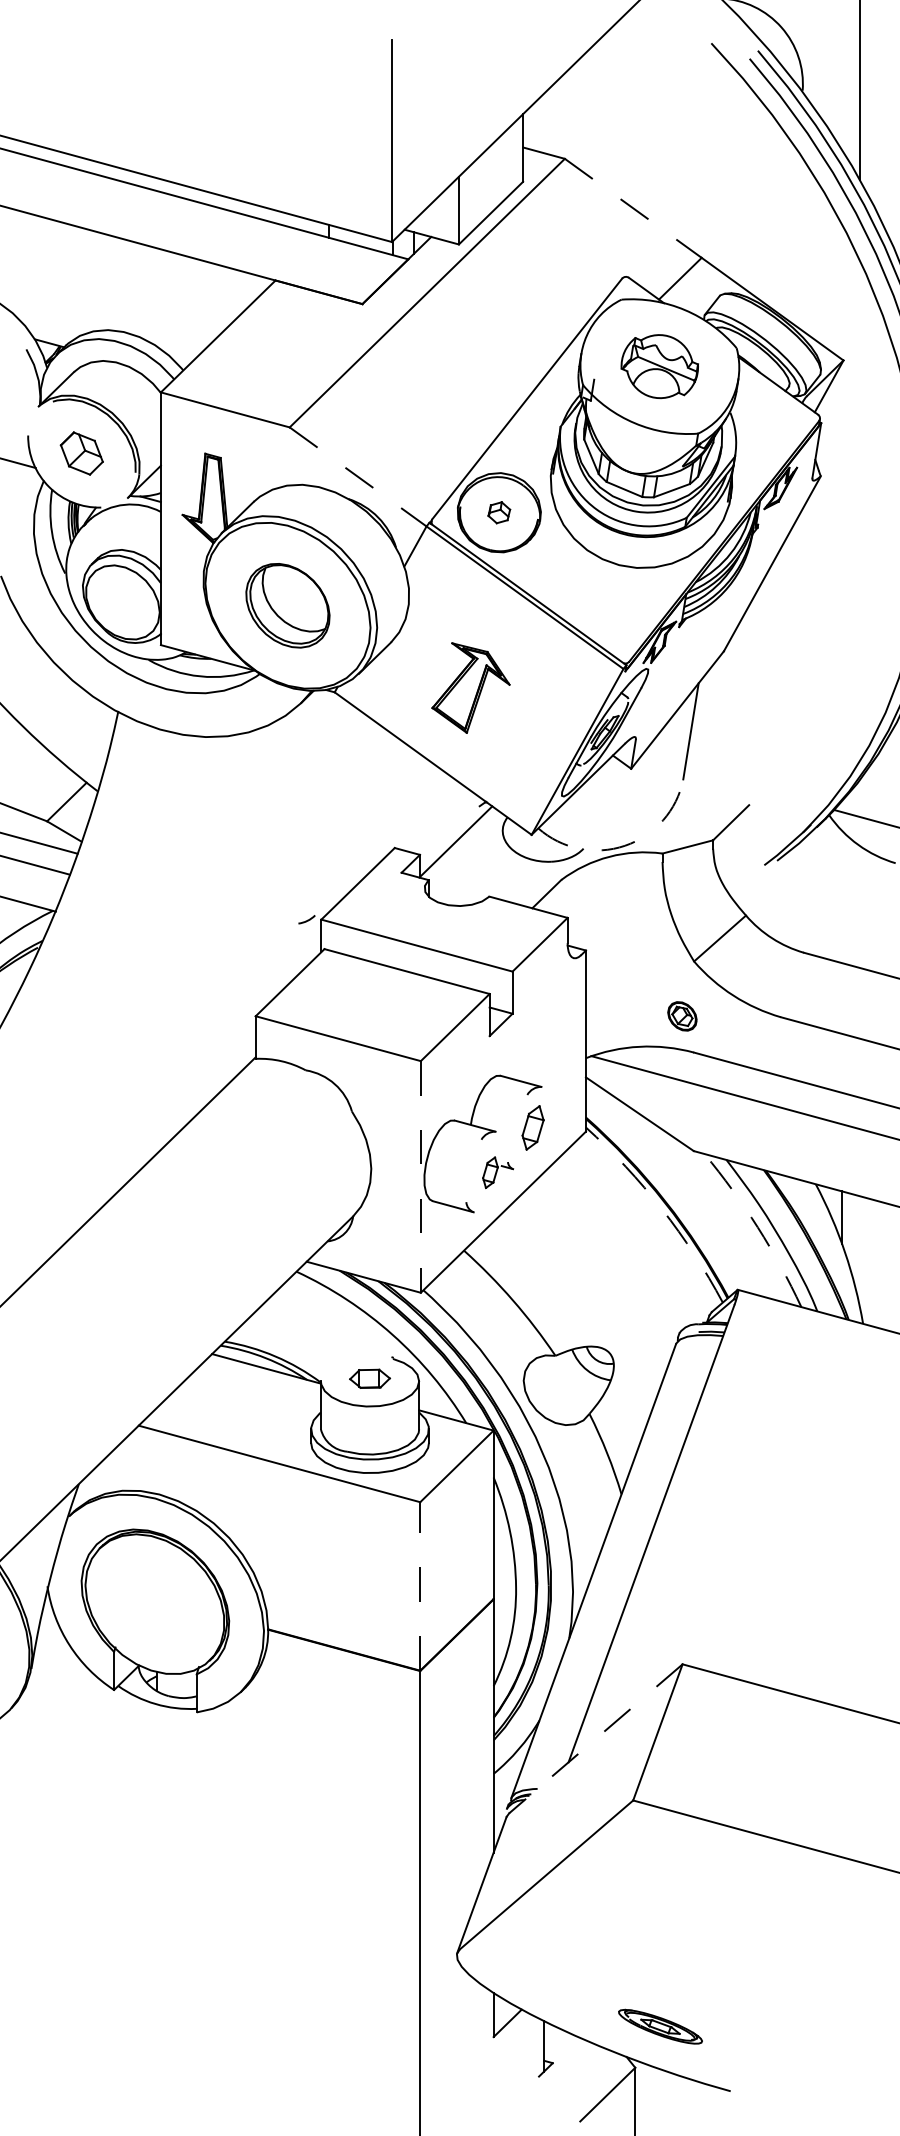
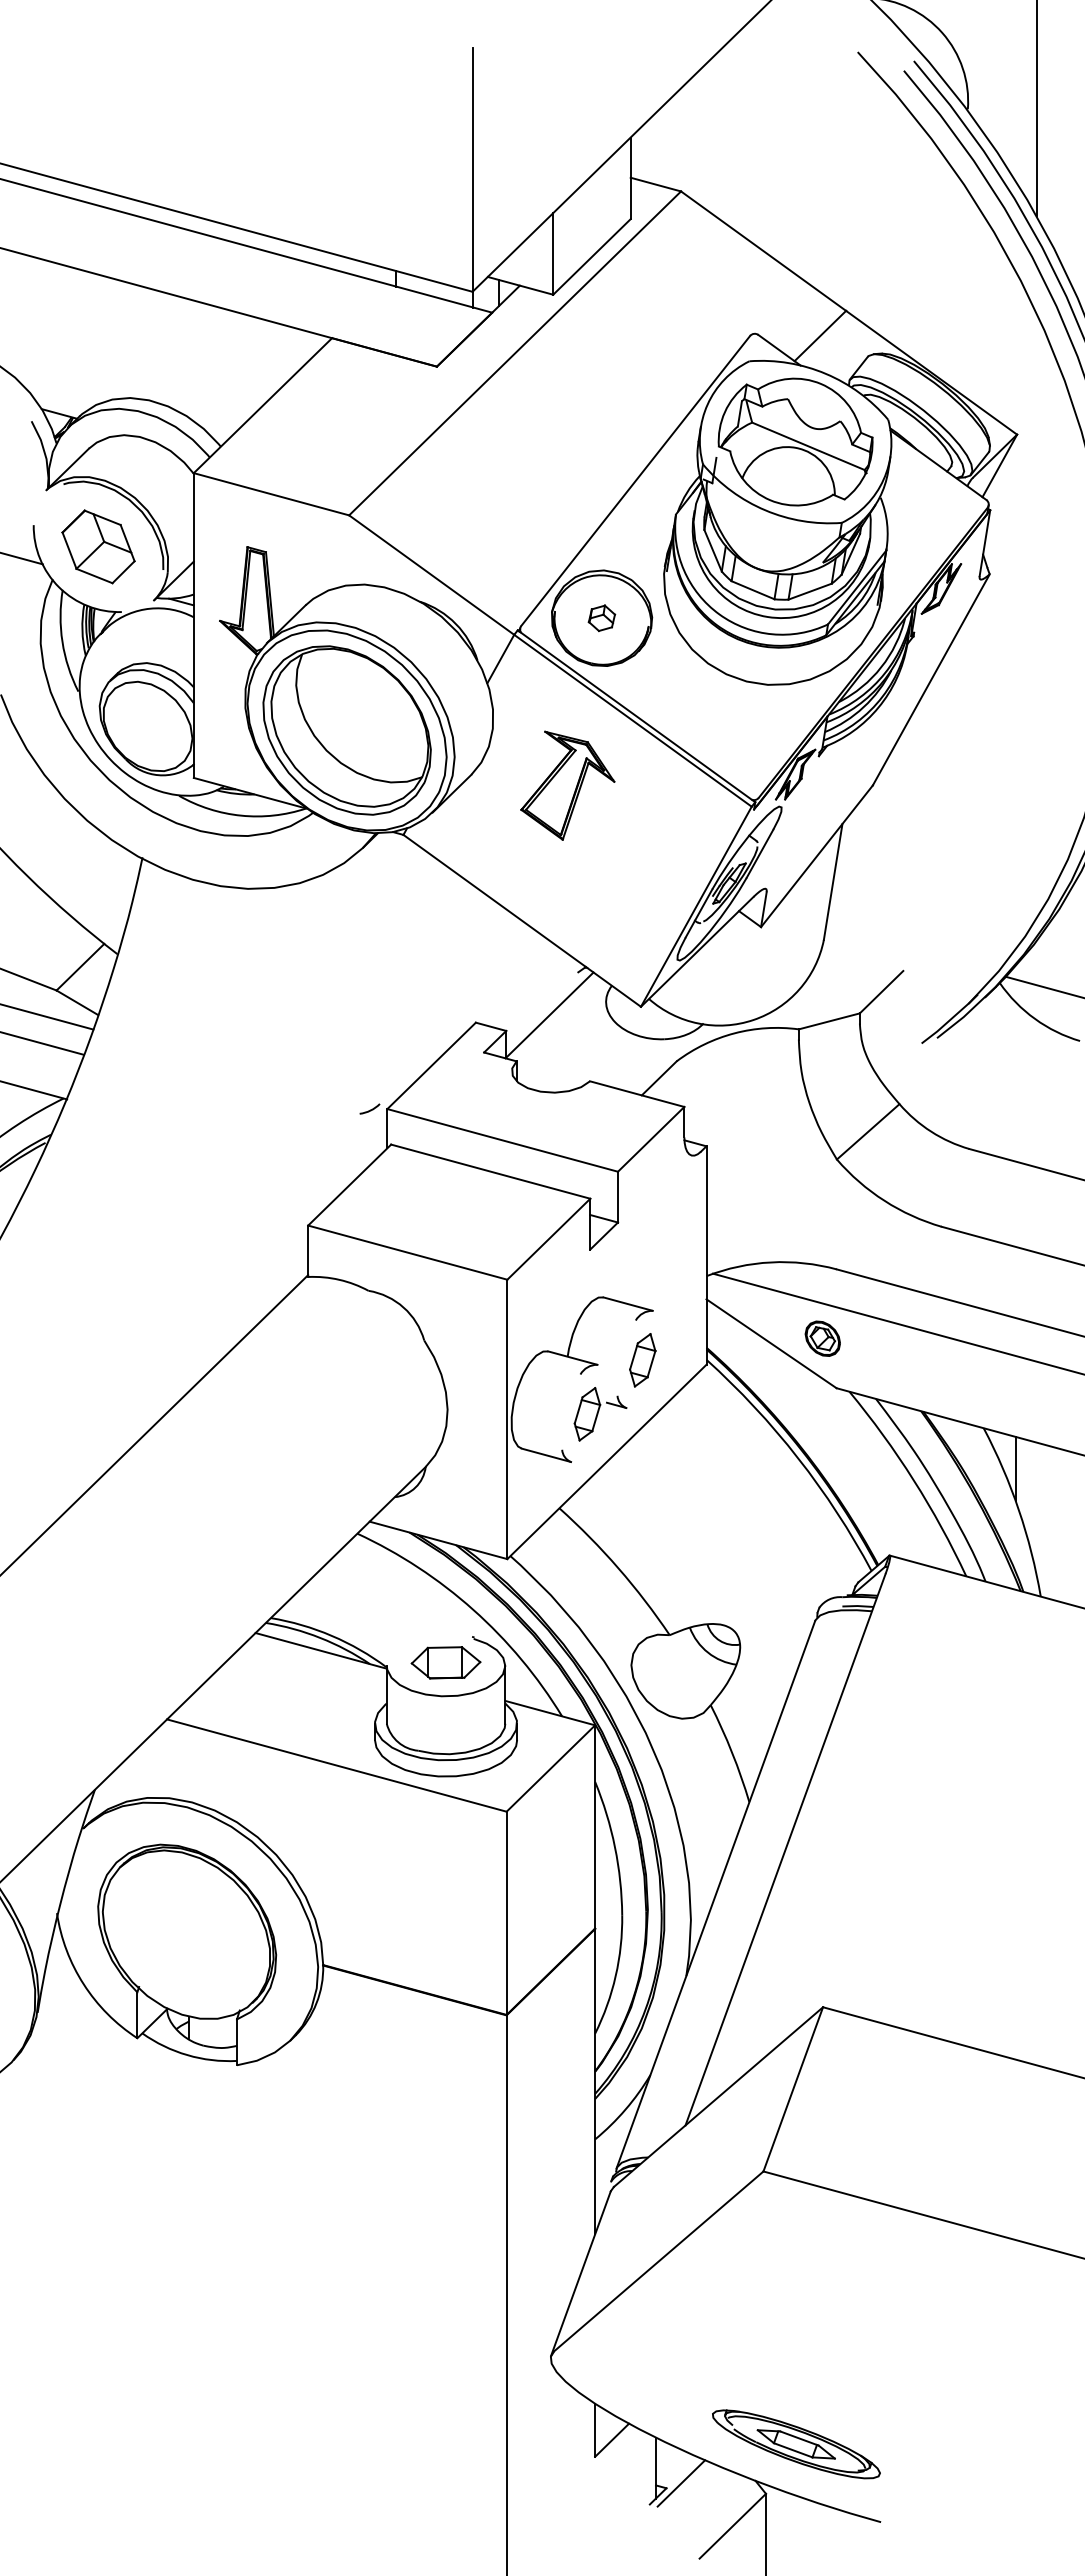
line: (633, 208) -> (763, 251), dashed -> solid
part: (659, 366) -> (795, 441), size x1.67
part: (81, 453) -> (98, 546), size x1.43
line: (357, 477) -> (431, 575), dashed -> solid
part: (287, 605) -> (346, 730), size x1.67
part: (470, 687) -> (567, 785), moved
arc: (624, 846) -> (753, 1020), dashed -> solid
part: (682, 1016) -> (822, 1338), moved
part: (498, 1172) -> (600, 1414), size x1.43
line: (420, 1177) -> (507, 1419), dashed -> solid
arc: (662, 1209) -> (798, 1458), dashed -> solid
arc: (757, 1227) -> (913, 1480), dashed -> solid
part: (369, 1378) -> (445, 1662), size x1.43
line: (420, 1586) -> (506, 1913), dashed -> solid
line: (595, 1739) -> (718, 2097), dashed -> solid
part: (660, 2026) -> (796, 2444), size x1.67
line: (565, 2059) -> (681, 2483), added

